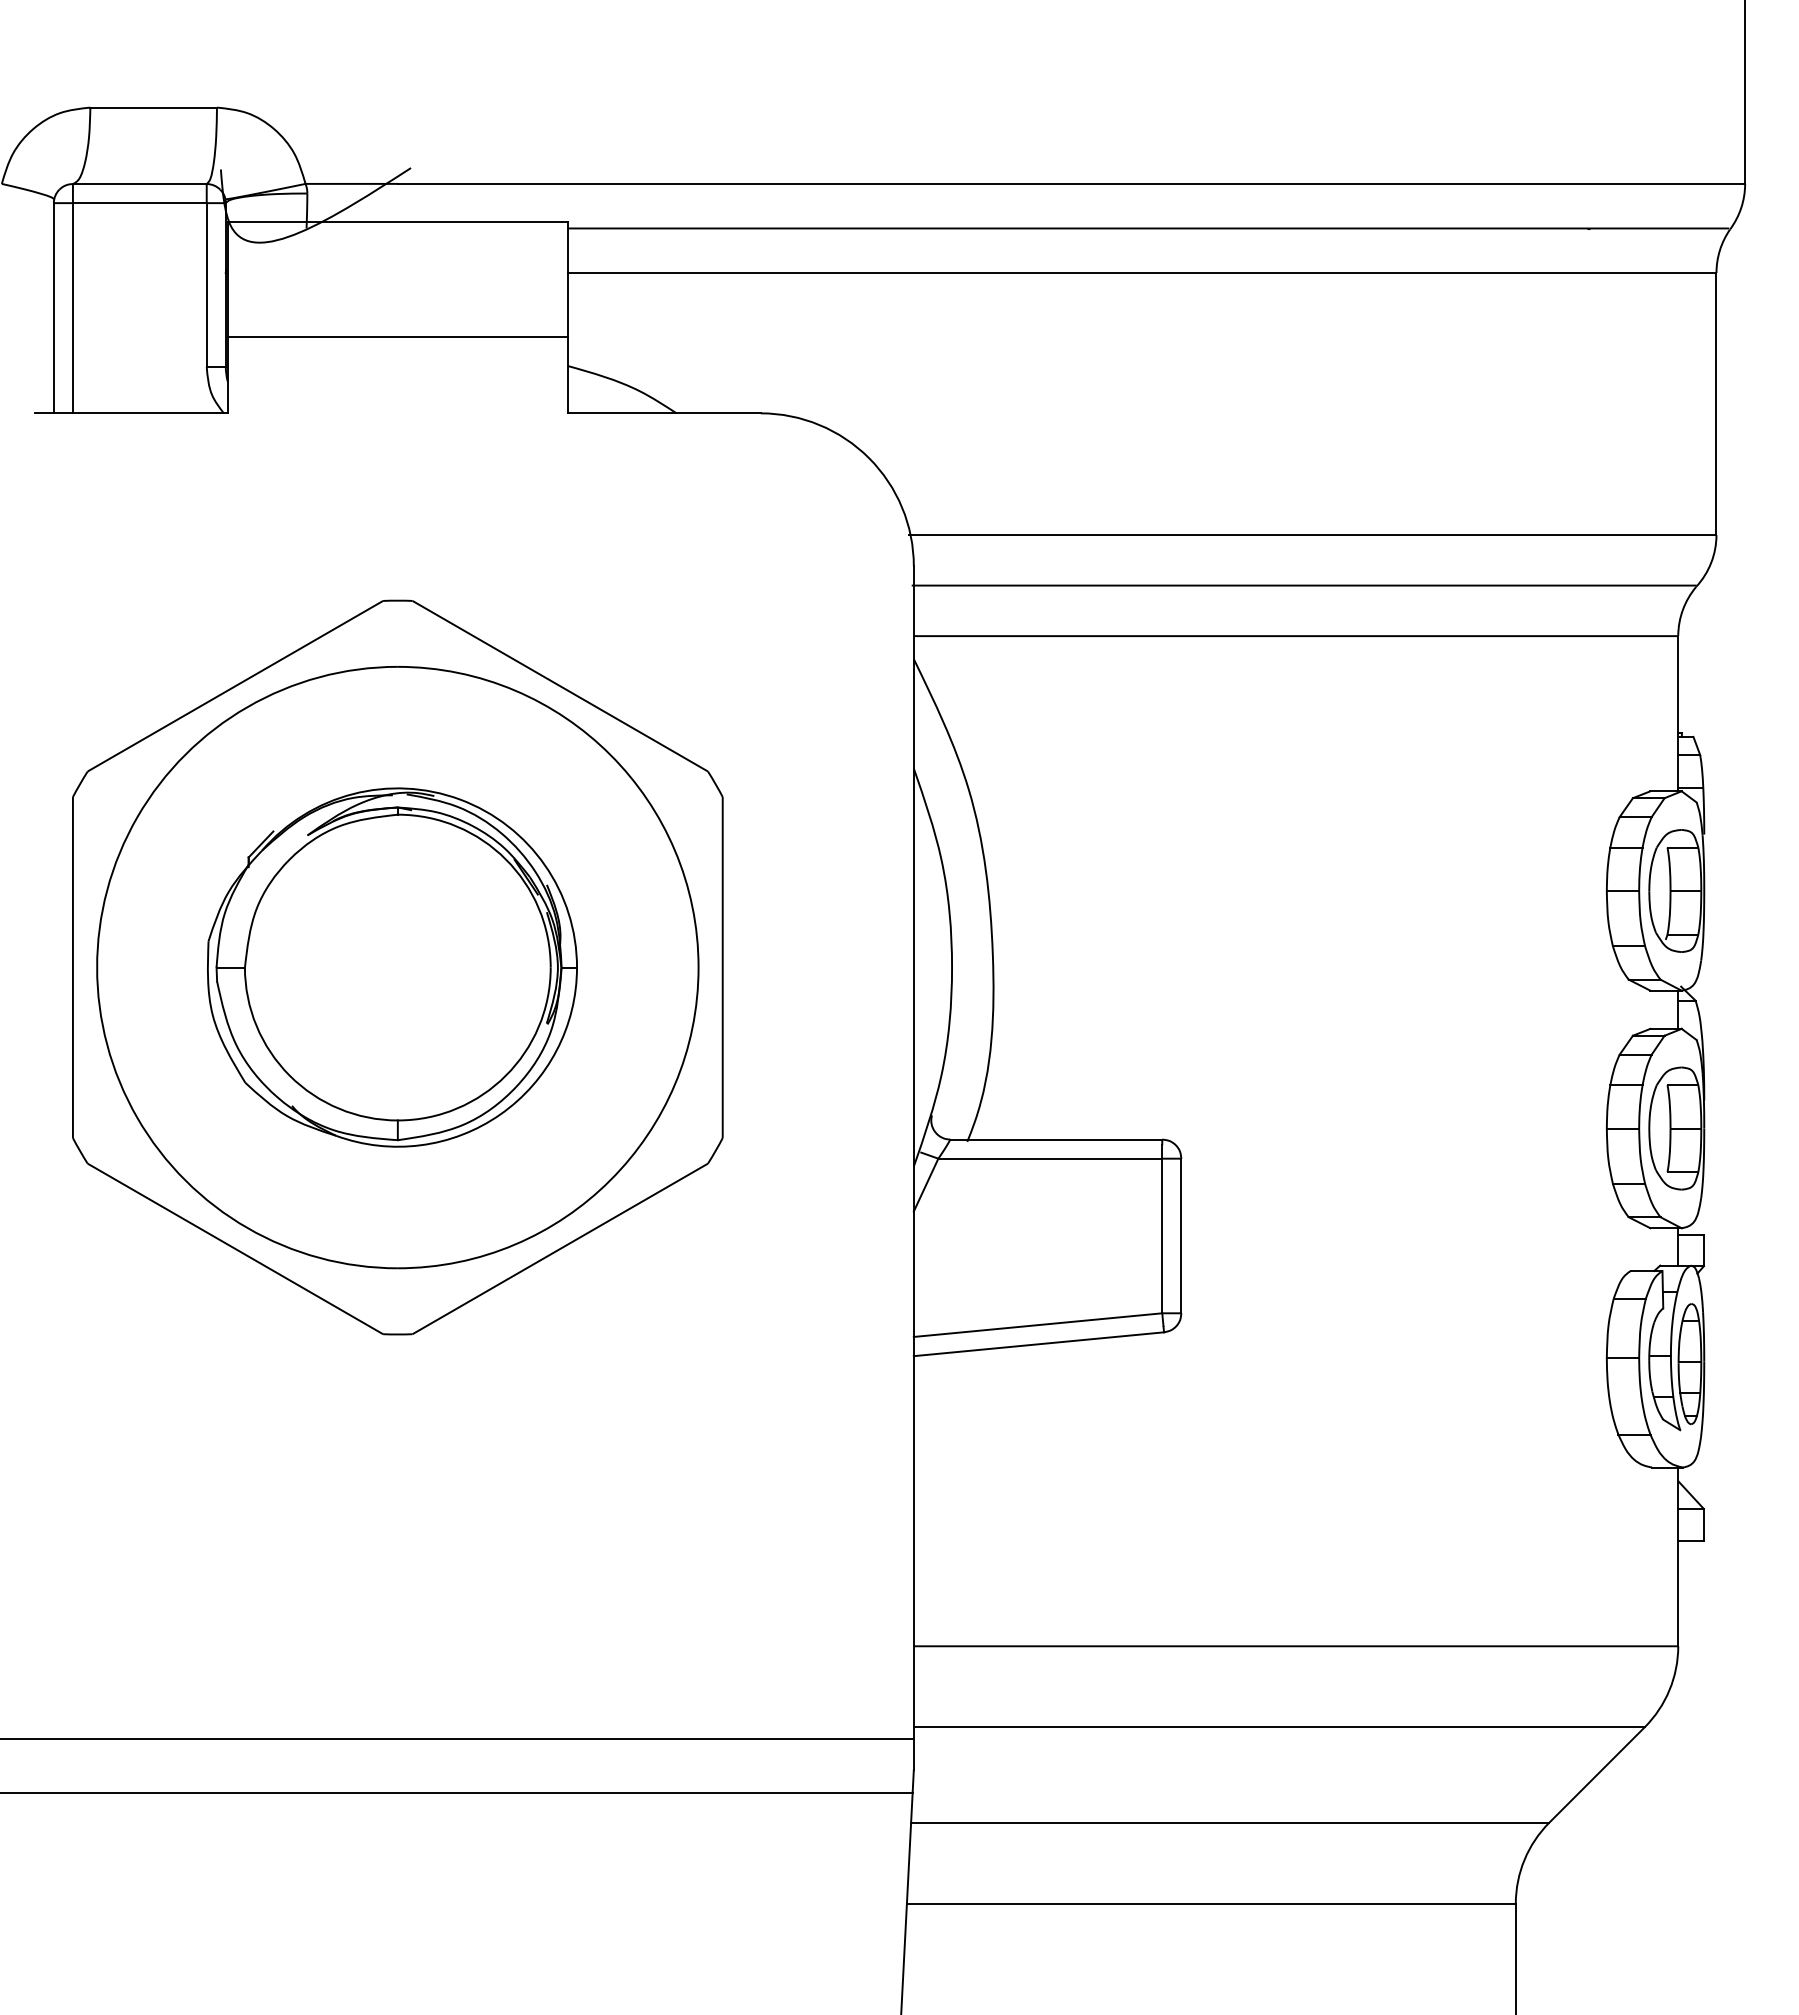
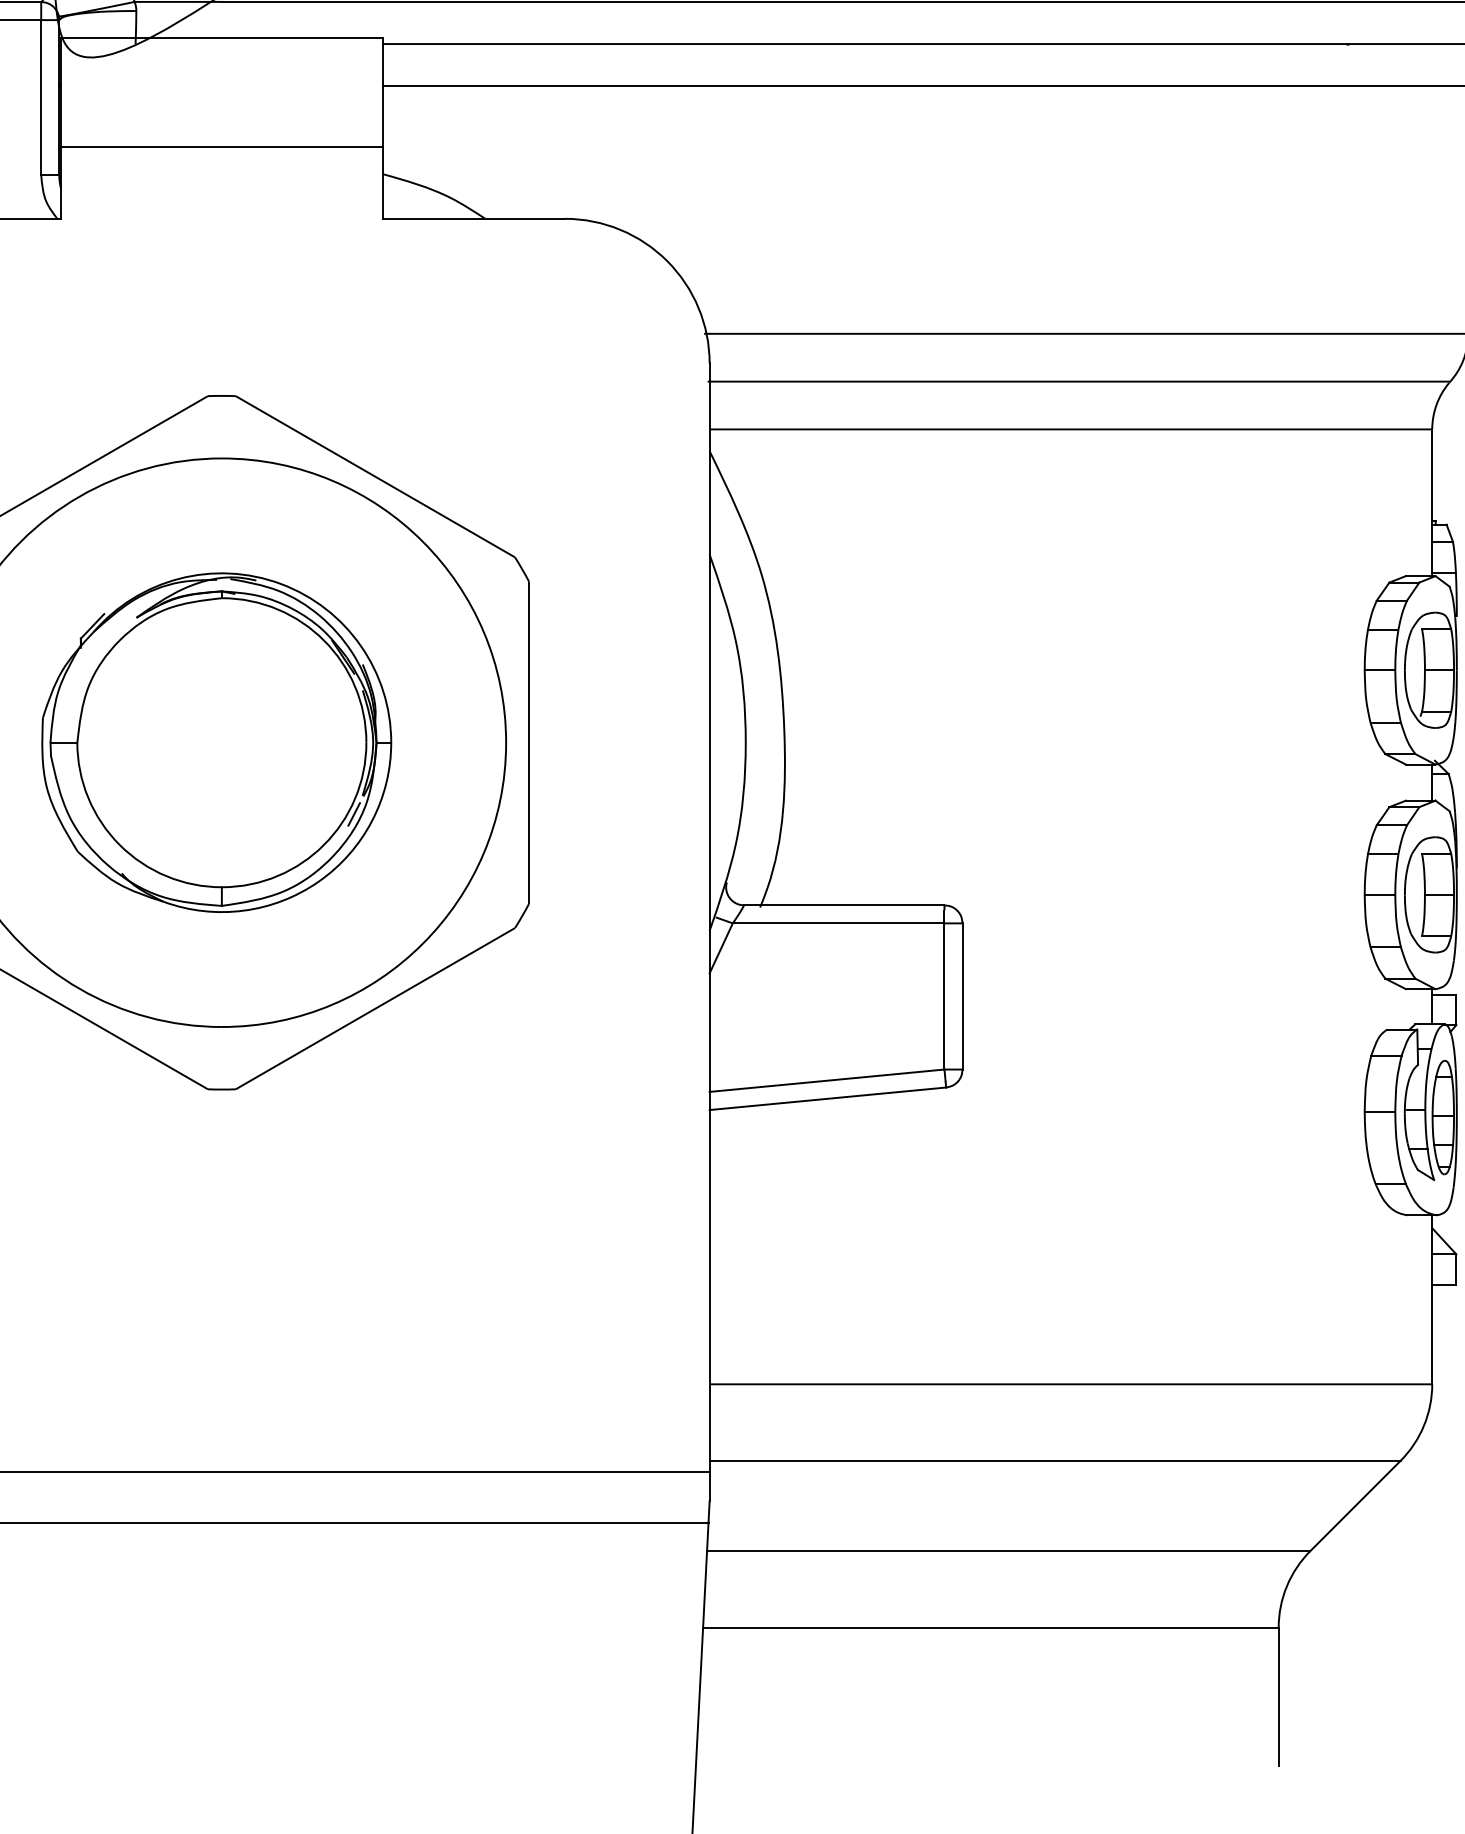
line: (537, 1043) -> (353, 814), added

